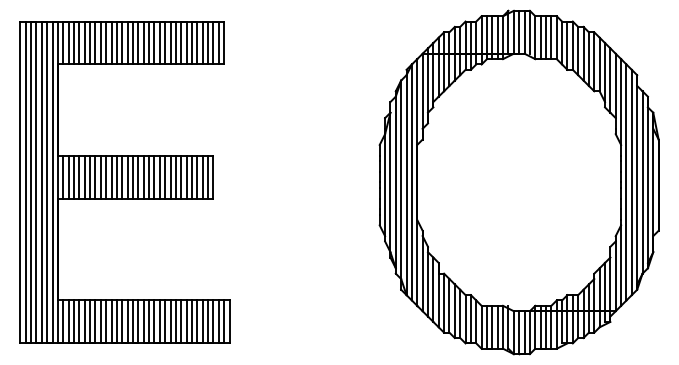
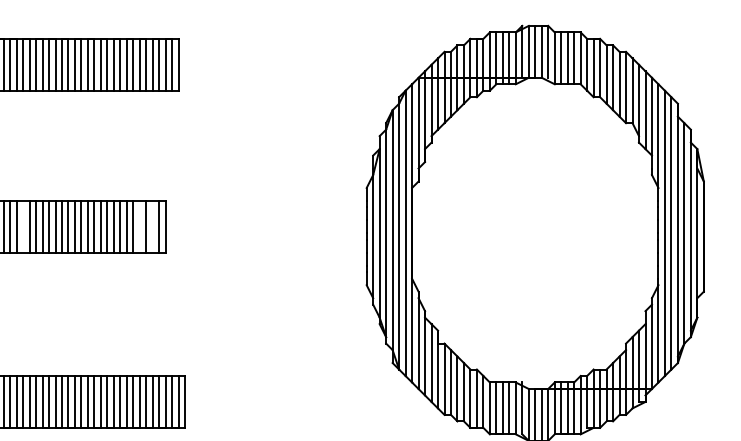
line: (95, 176) -> (23, 226), removed
line: (192, 176) -> (140, 226), removed
line: (202, 176) -> (152, 226), removed

